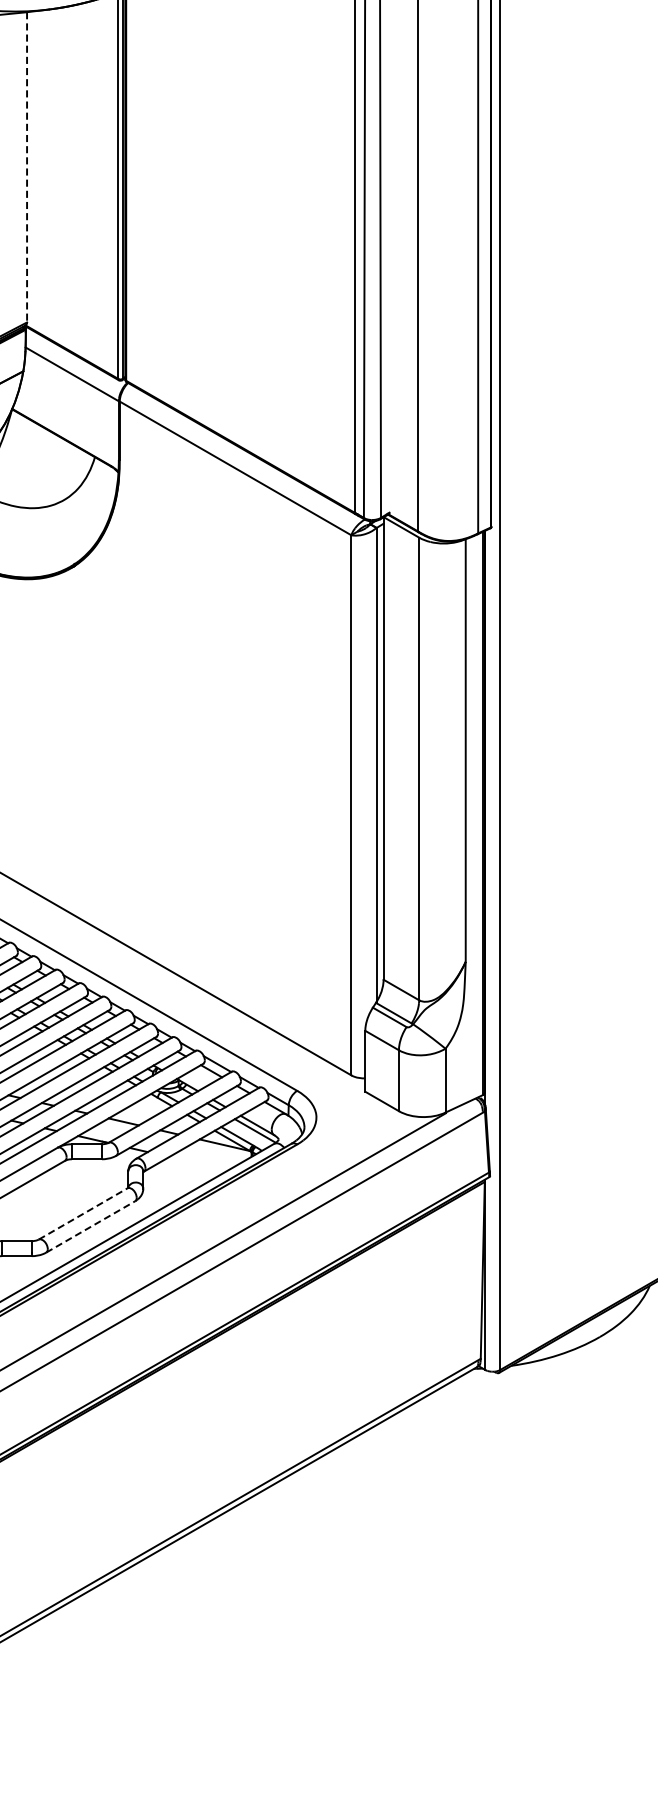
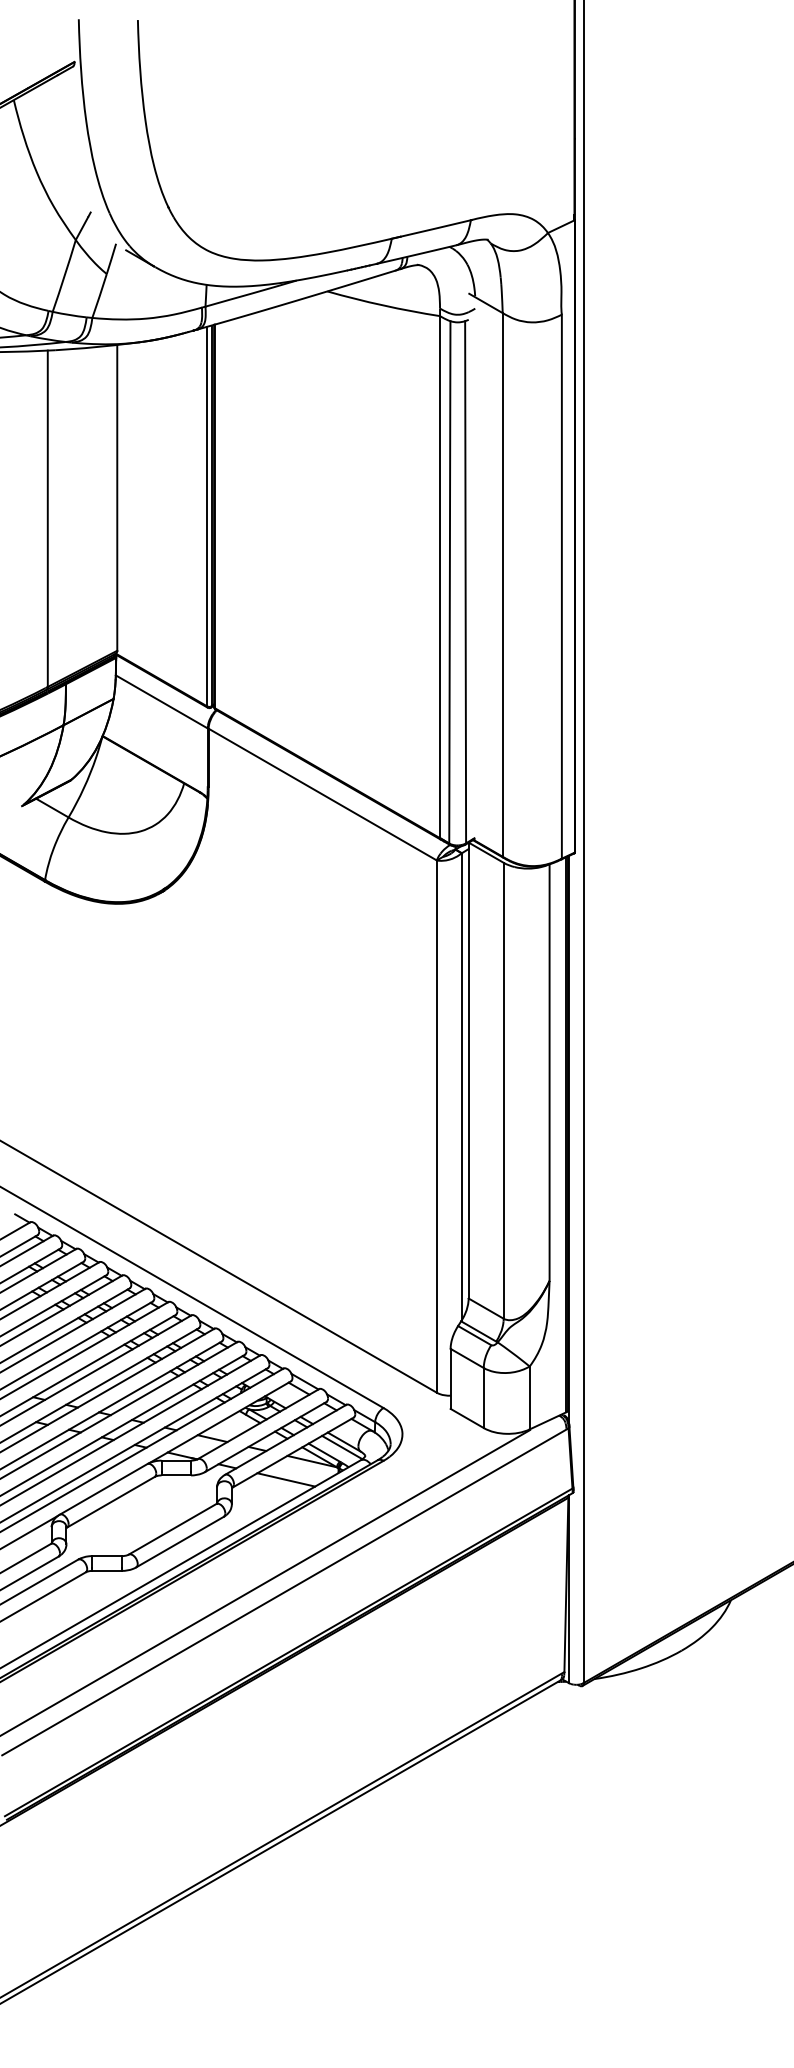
line: (27, 166) -> (117, 497), dashed -> solid
line: (198, 1163) -> (286, 1479), added
line: (83, 1214) -> (172, 1529), dashed -> solid
line: (91, 1227) -> (180, 1542), dashed -> solid

